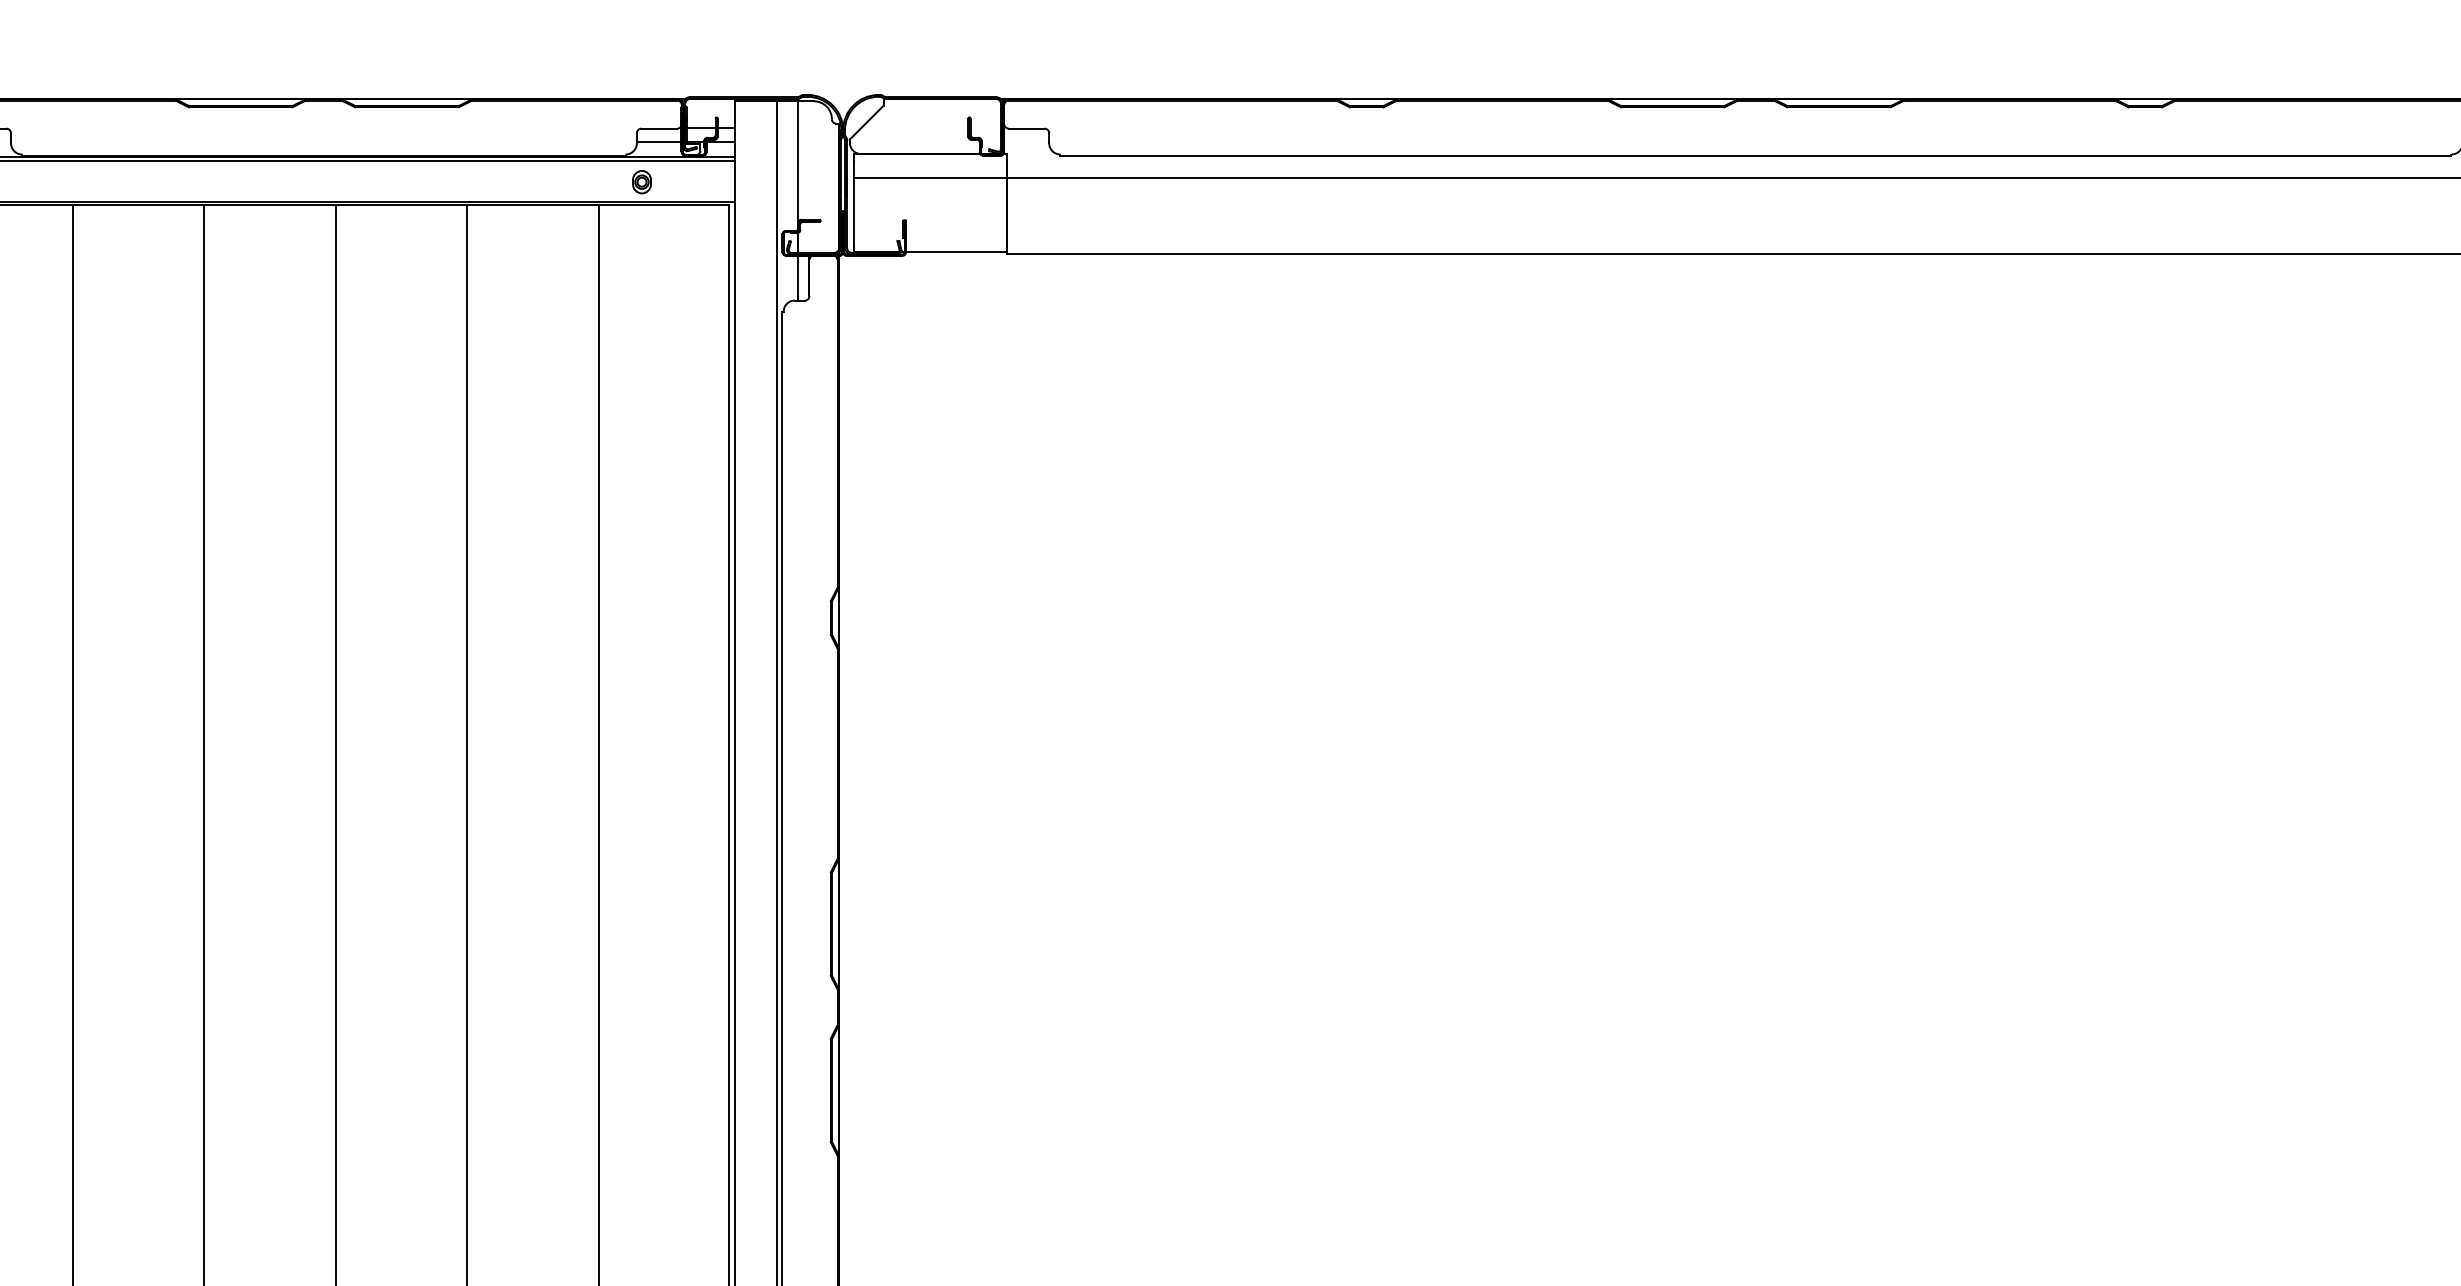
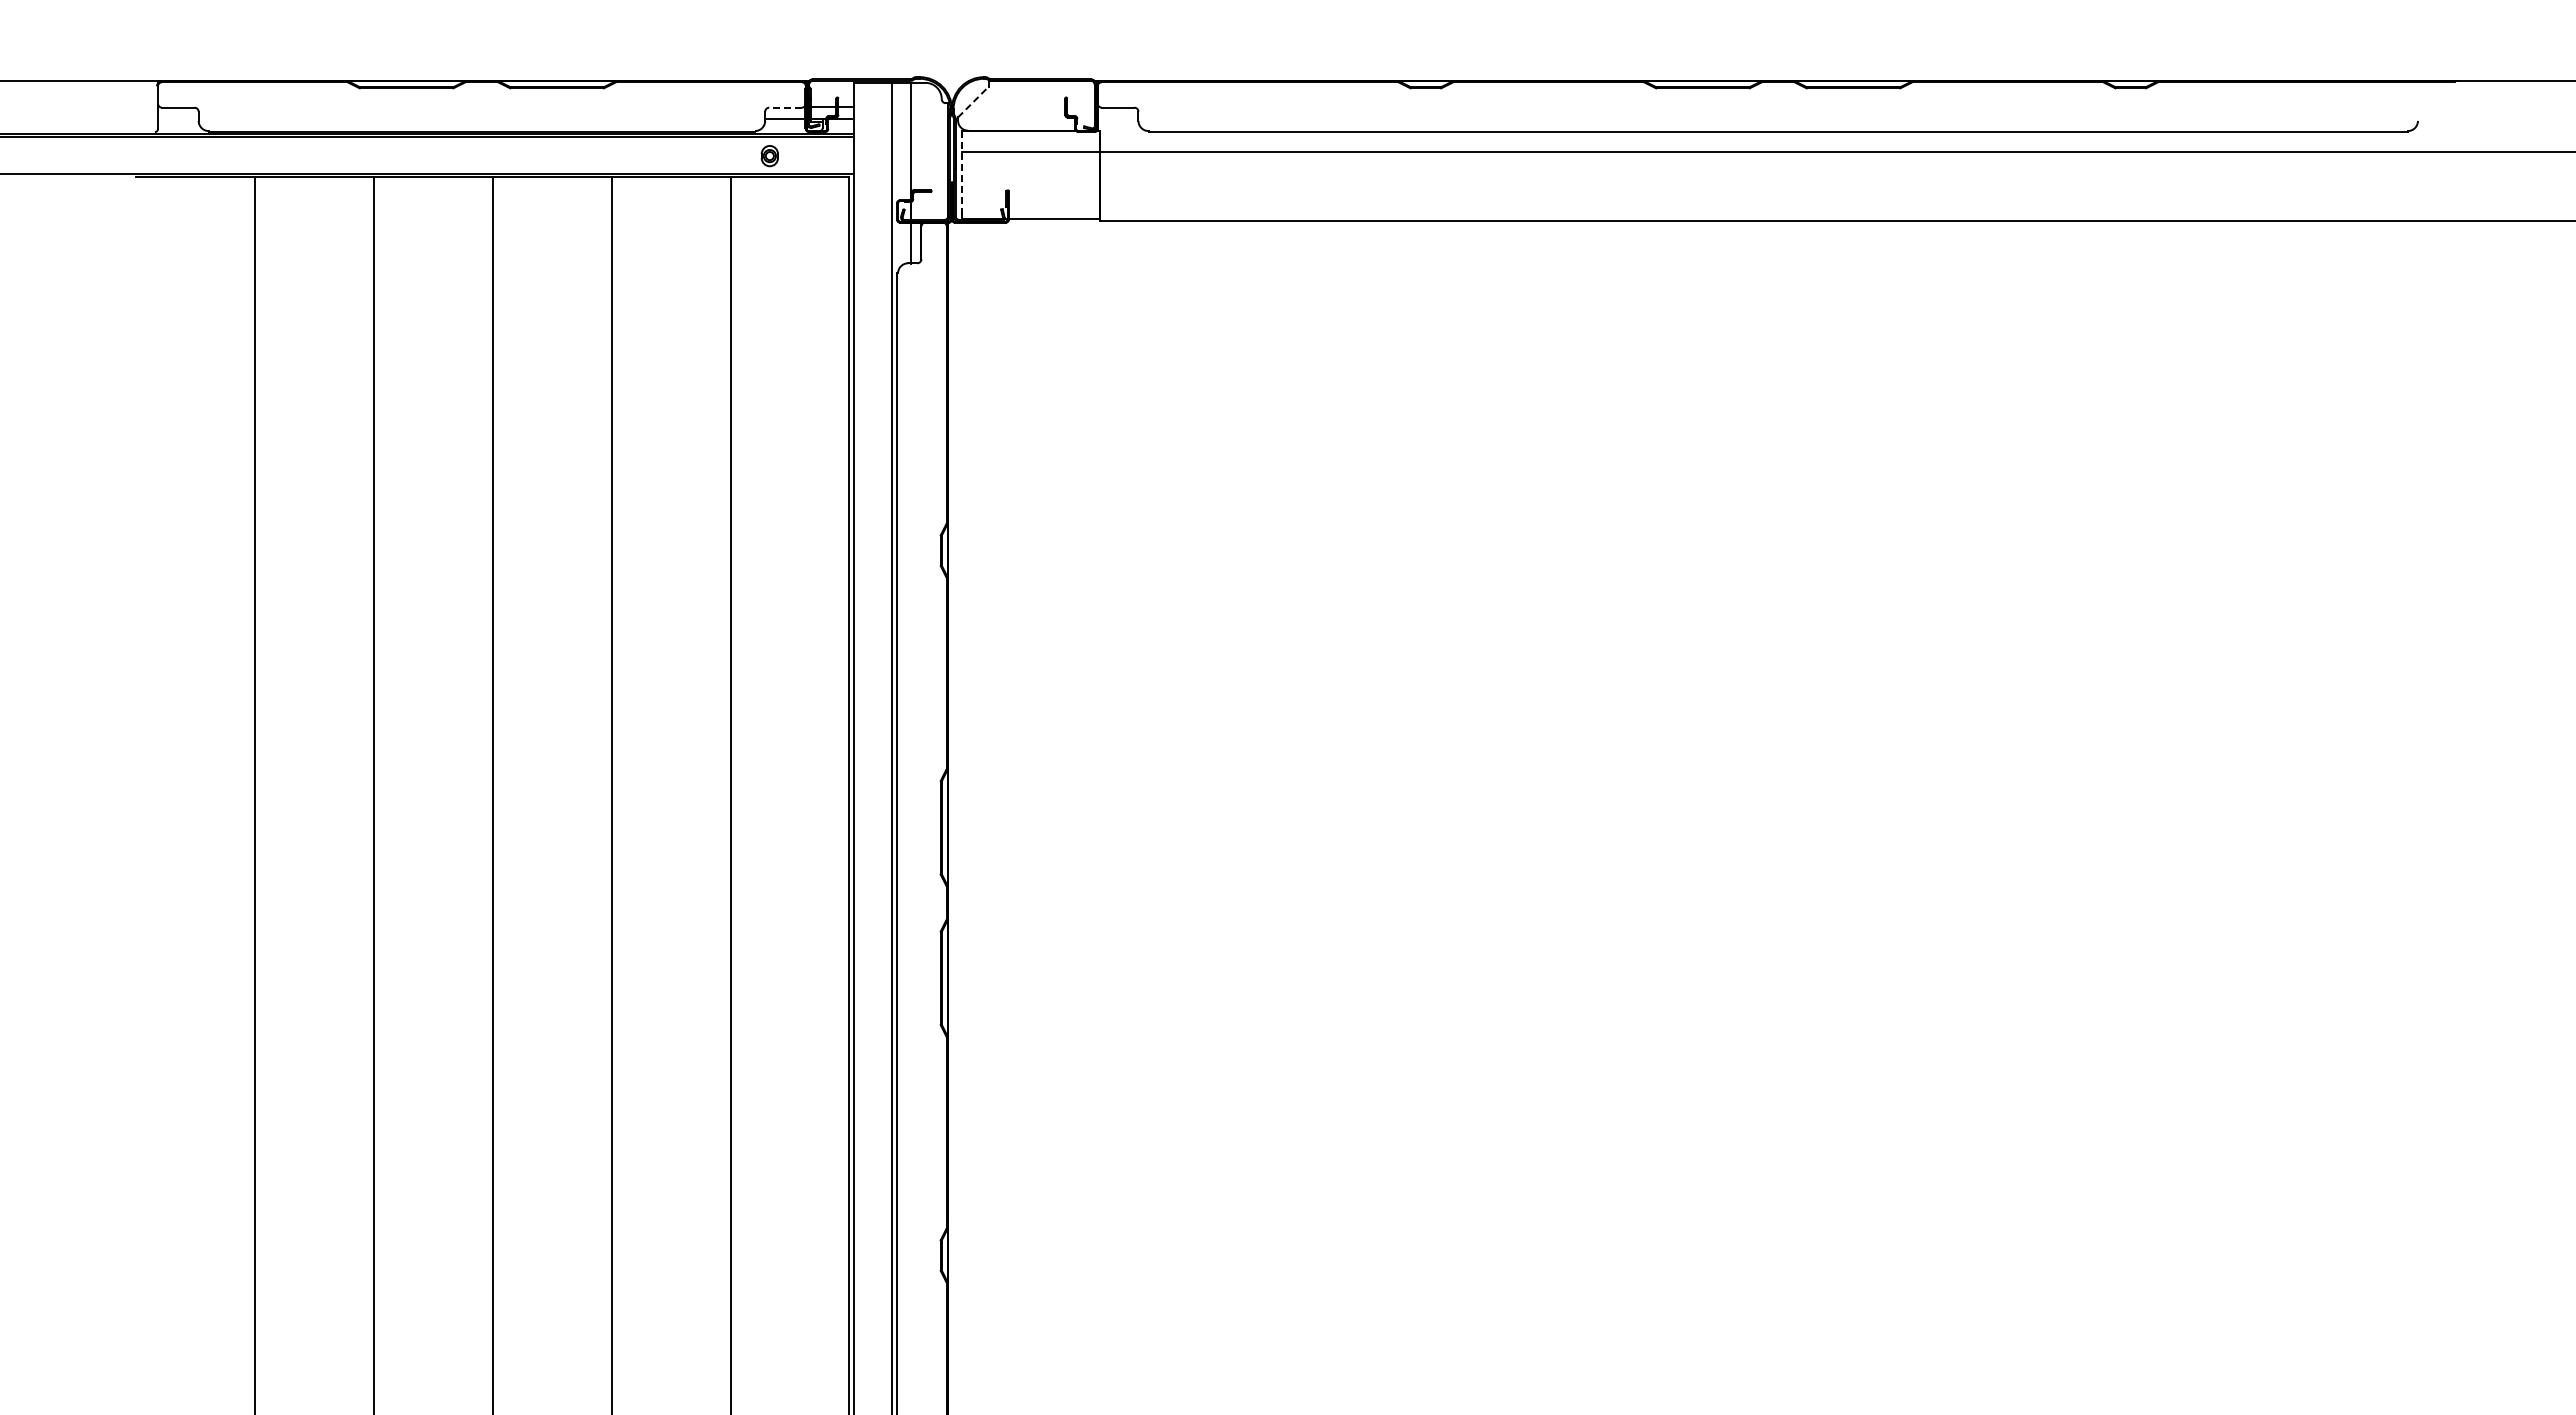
line: (866, 122) -> (973, 102), solid -> dashed
line: (659, 128) -> (785, 107), solid -> dashed
line: (854, 203) -> (962, 175), solid -> dashed

